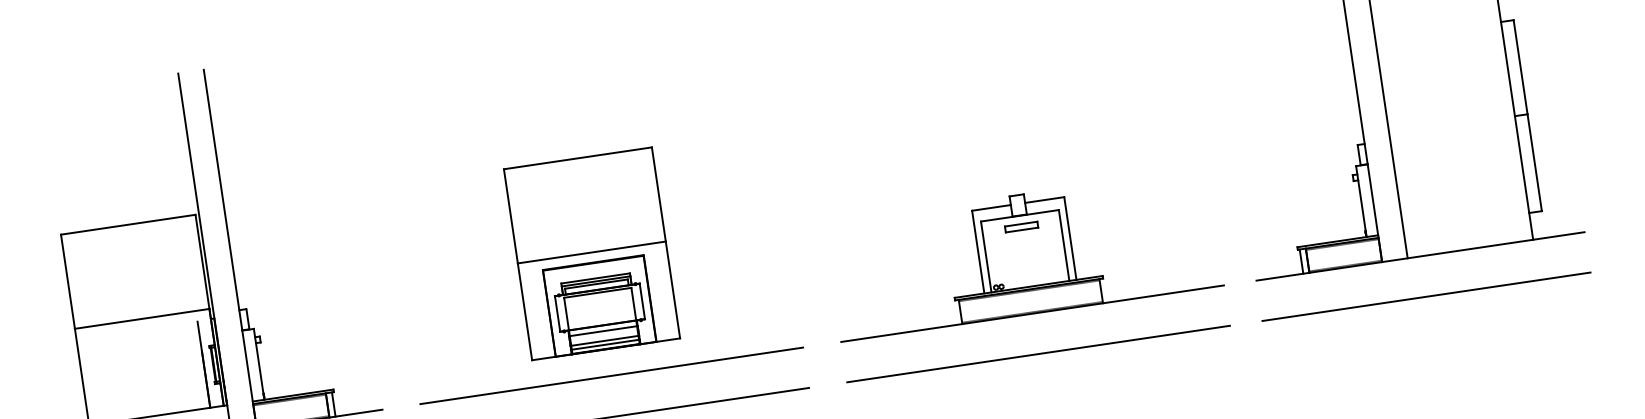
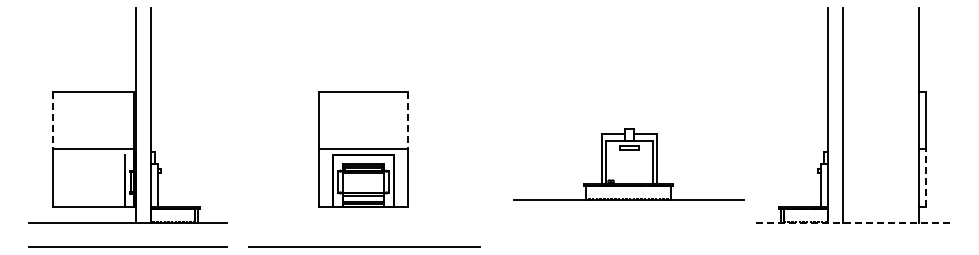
line: (1534, 161) -> (926, 177), solid -> dashed
line: (659, 194) -> (408, 120), solid -> dashed
part: (1023, 254) -> (628, 164), moved
line: (1421, 256) -> (851, 223), solid -> dashed
line: (67, 281) -> (52, 120), solid -> dashed
line: (1425, 297) -> (850, 247), removed
line: (1038, 354) -> (617, 247), removed
line: (611, 376) -> (364, 223), removed

